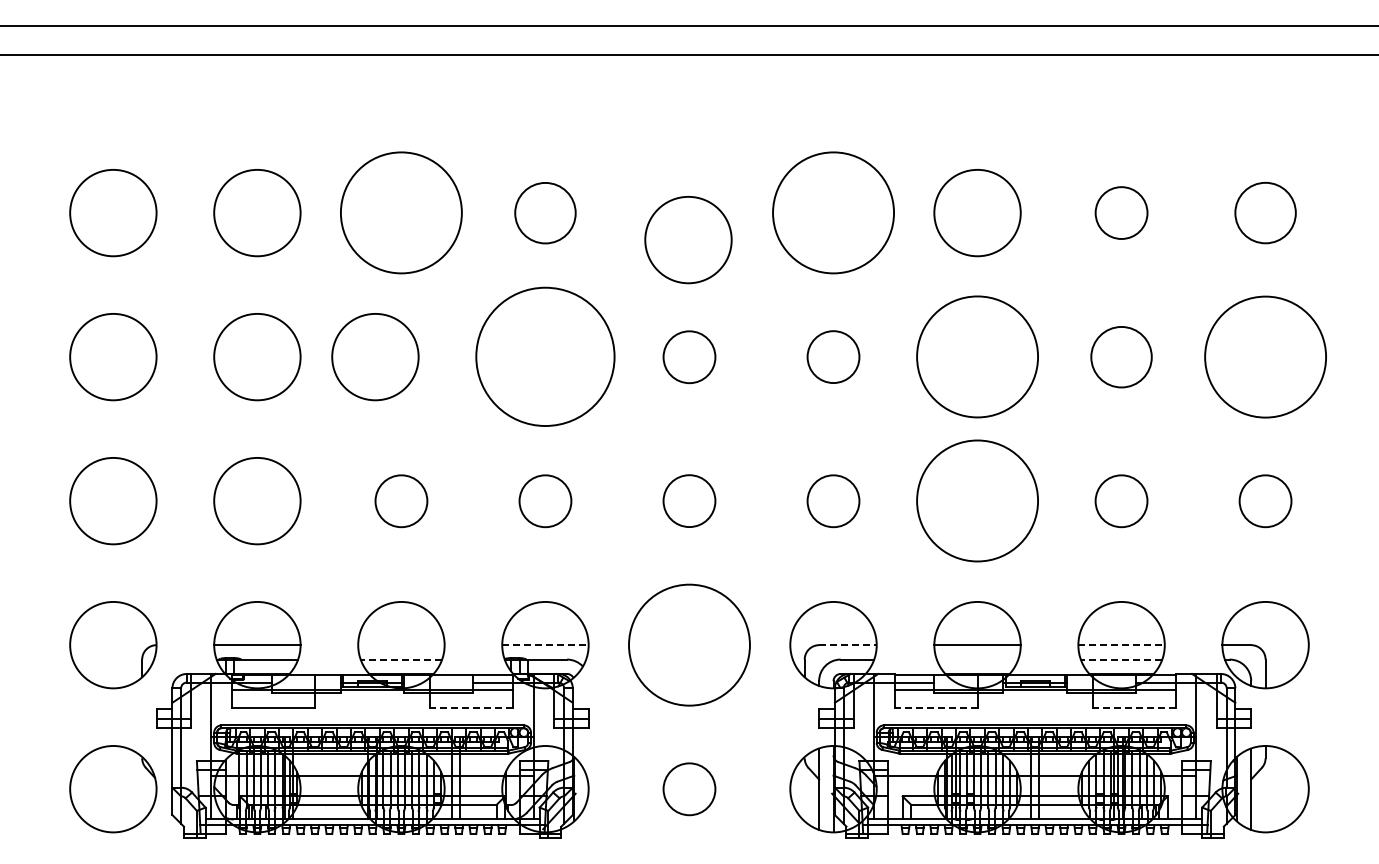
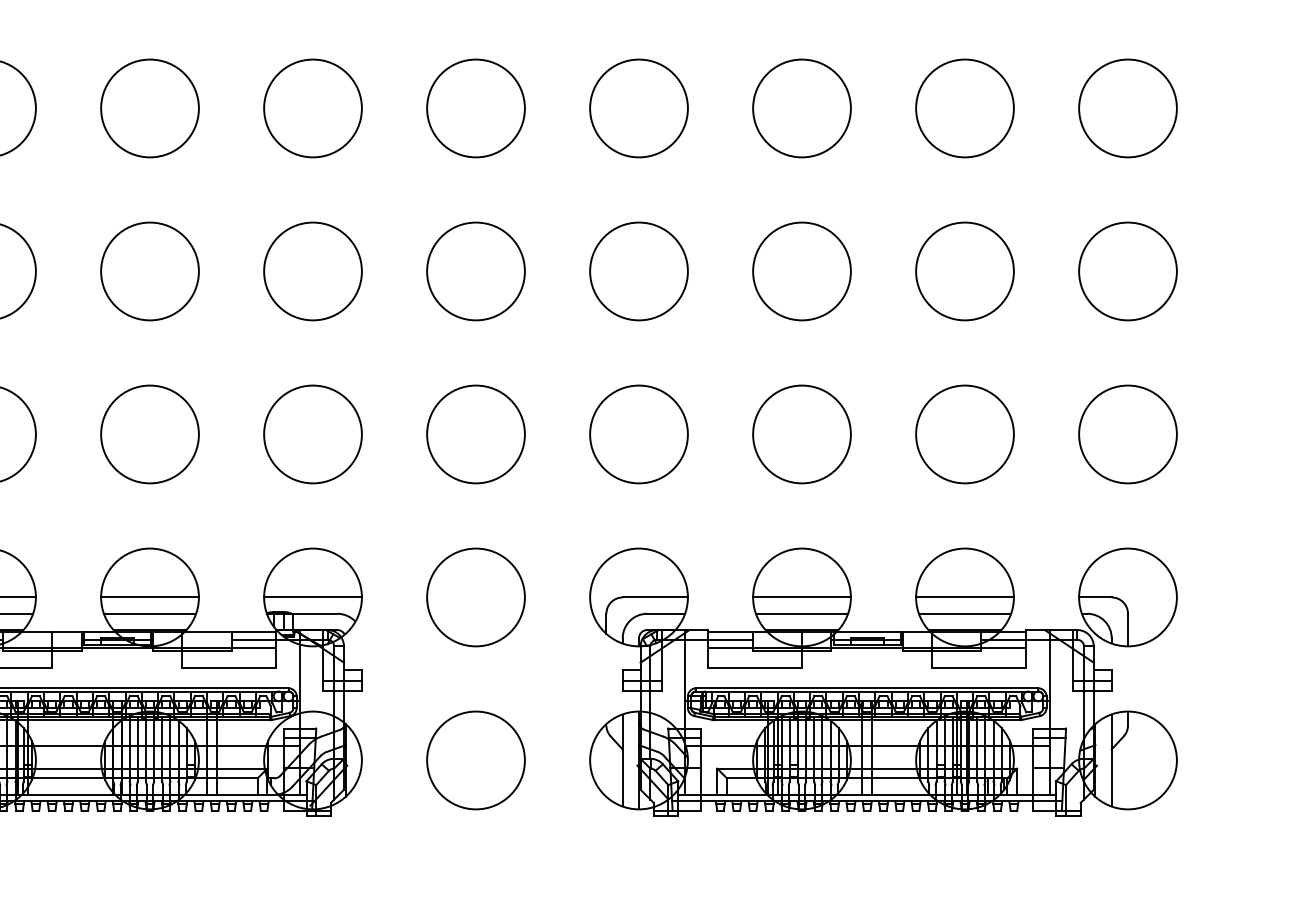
circle: (1121, 212) -> (964, 107), size x1.67
circle: (1265, 212) -> (1127, 107), size x1.43
circle: (401, 213) -> (150, 108), size x0.71
circle: (545, 213) -> (313, 108), size x1.43
circle: (833, 213) -> (638, 108), size x0.71
circle: (688, 240) -> (476, 108), moved
circle: (833, 356) -> (638, 270), size x1.67
circle: (1265, 356) -> (1127, 270), size x0.71
circle: (375, 357) -> (150, 271), moved
circle: (545, 357) -> (313, 271), size x0.62
circle: (689, 357) -> (476, 271), size x1.67
circle: (977, 357) -> (801, 271), size x0.71
circle: (1121, 357) -> (964, 271), size x1.43
circle: (689, 500) -> (476, 433), size x1.67
circle: (401, 501) -> (150, 434), size x1.67
circle: (545, 501) -> (313, 434), size x1.67
circle: (833, 501) -> (638, 434), size x1.67
circle: (977, 501) -> (801, 434), size x0.71
circle: (1121, 501) -> (964, 434), size x1.67
circle: (1265, 501) -> (1127, 434), size x1.67
circle: (689, 644) -> (476, 596), size x0.71
line: (401, 645) -> (150, 597), added
line: (545, 645) -> (313, 597), dashed -> solid
line: (847, 645) -> (654, 597), dashed -> solid
line: (1122, 645) -> (966, 597), dashed -> solid
line: (401, 659) -> (150, 613), dashed -> solid
line: (977, 659) -> (801, 613), added
line: (1121, 659) -> (964, 613), dashed -> solid
line: (471, 707) -> (229, 668), dashed -> solid
line: (935, 707) -> (754, 668), dashed -> solid
line: (1133, 707) -> (978, 668), dashed -> solid
circle: (689, 789) -> (476, 760), size x1.67

